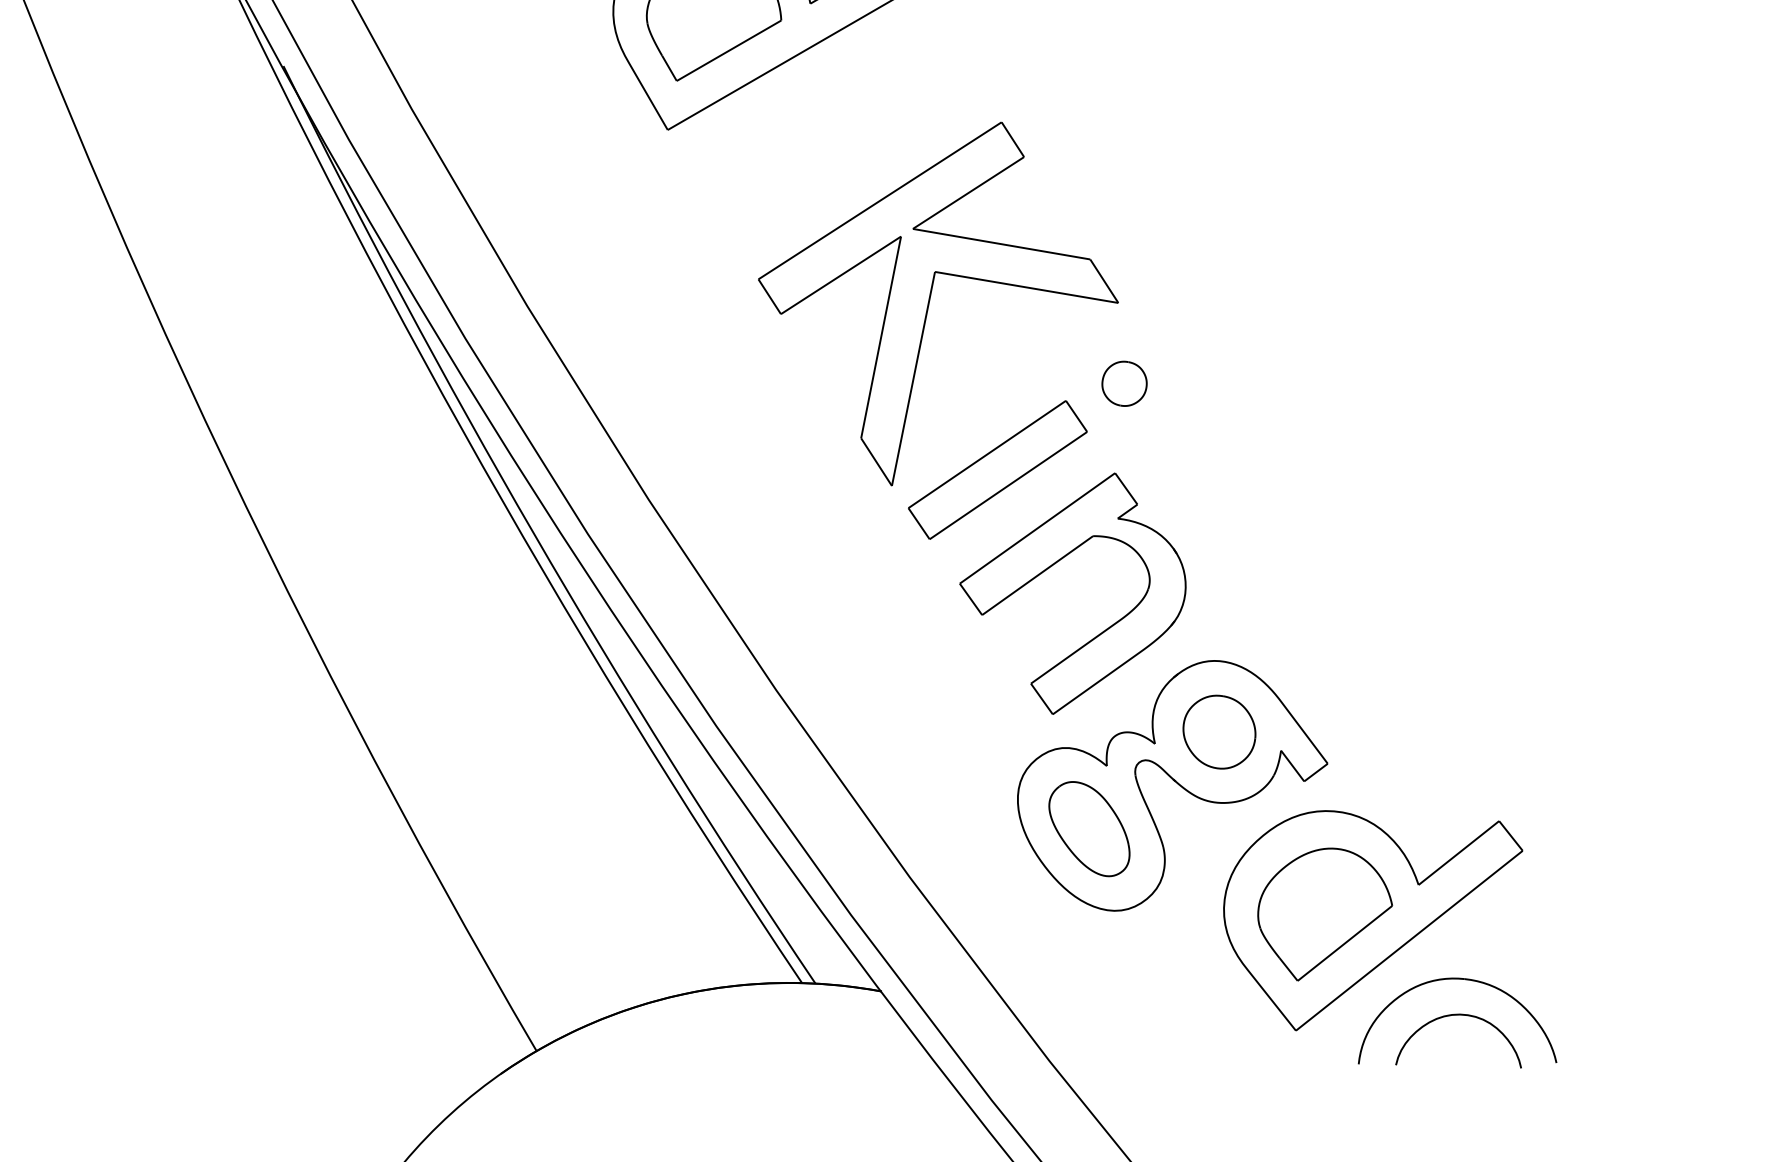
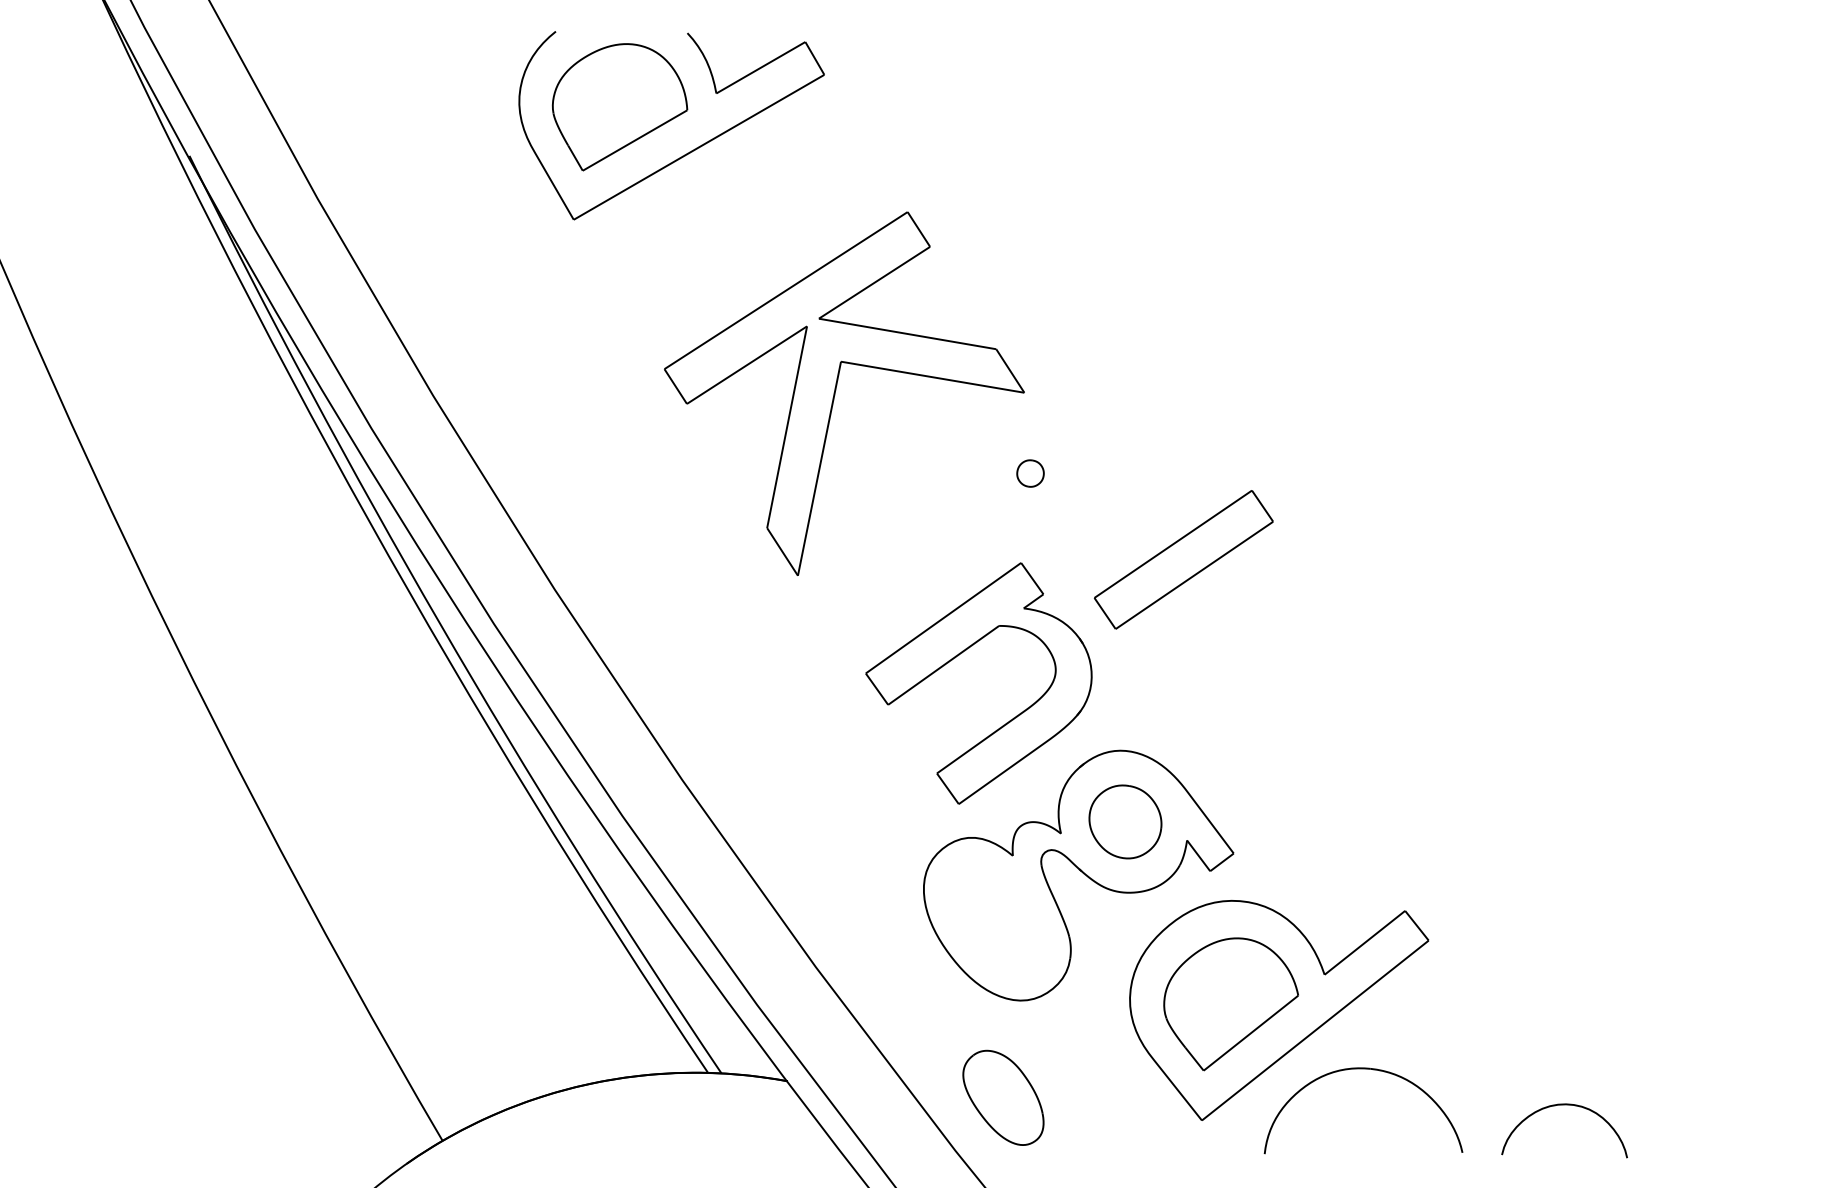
part: (1124, 383) -> (1030, 473), size x0.6
part: (997, 469) -> (1183, 559), moved
part: (1089, 828) -> (1003, 1097), moved
curve: (1458, 1015) -> (1564, 1105), moved

